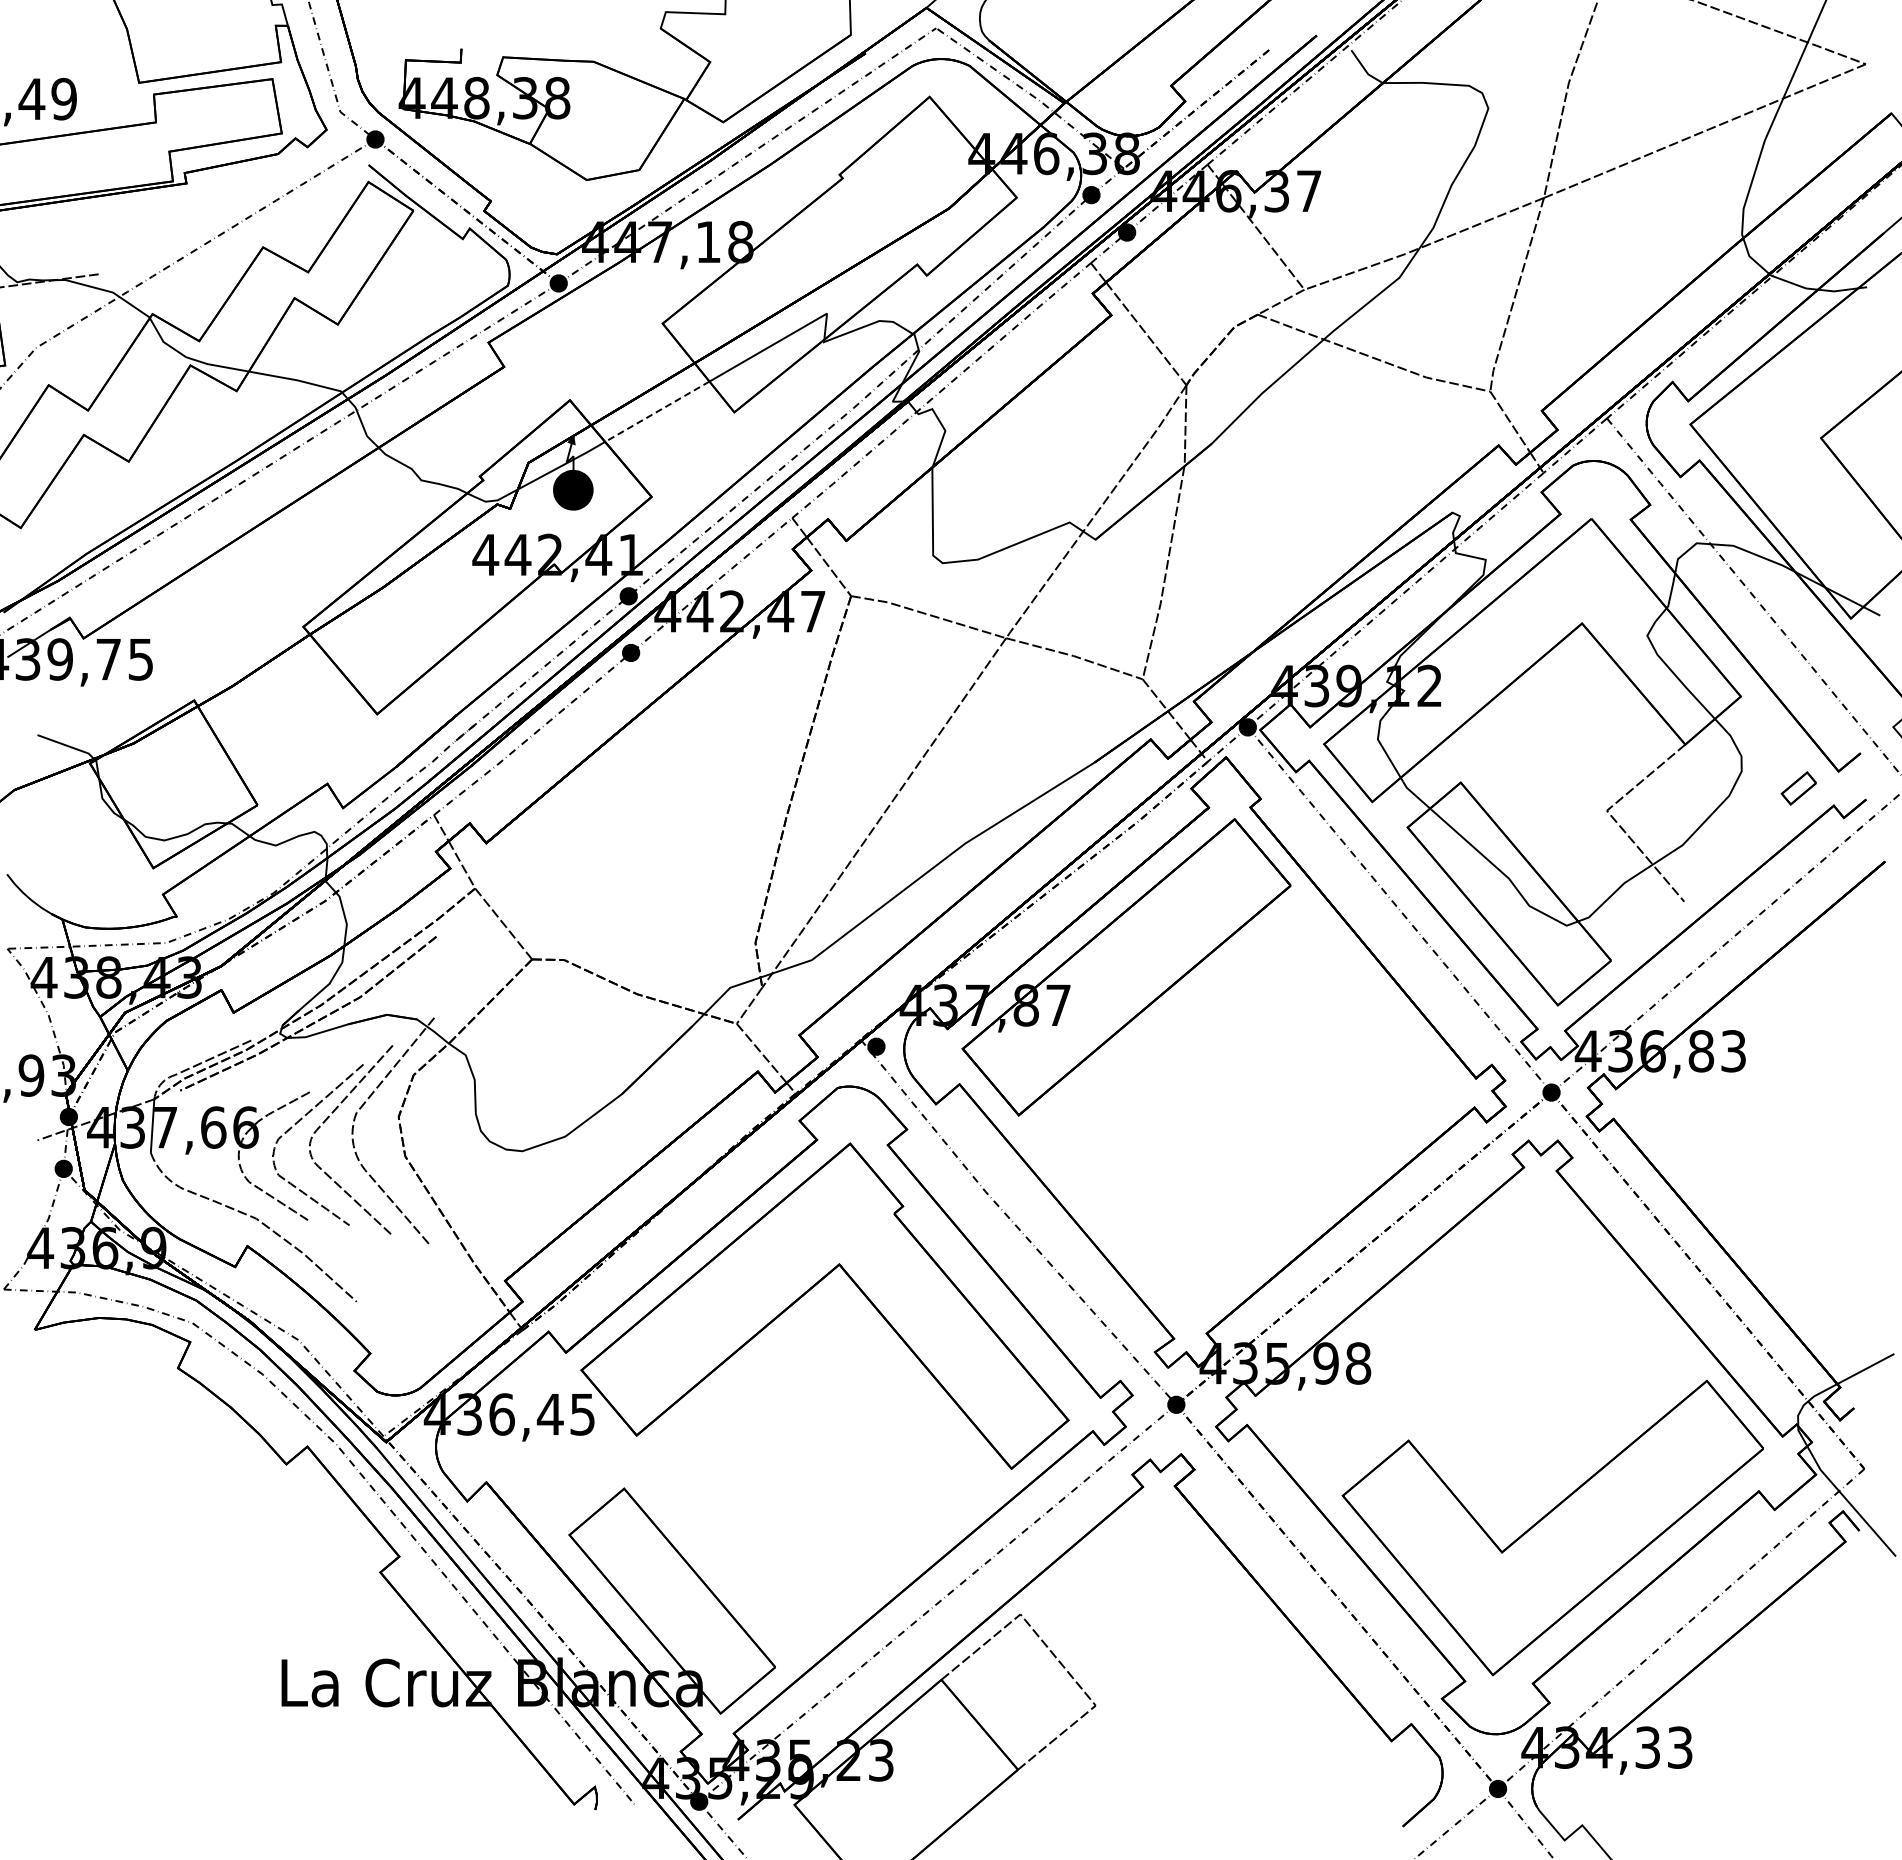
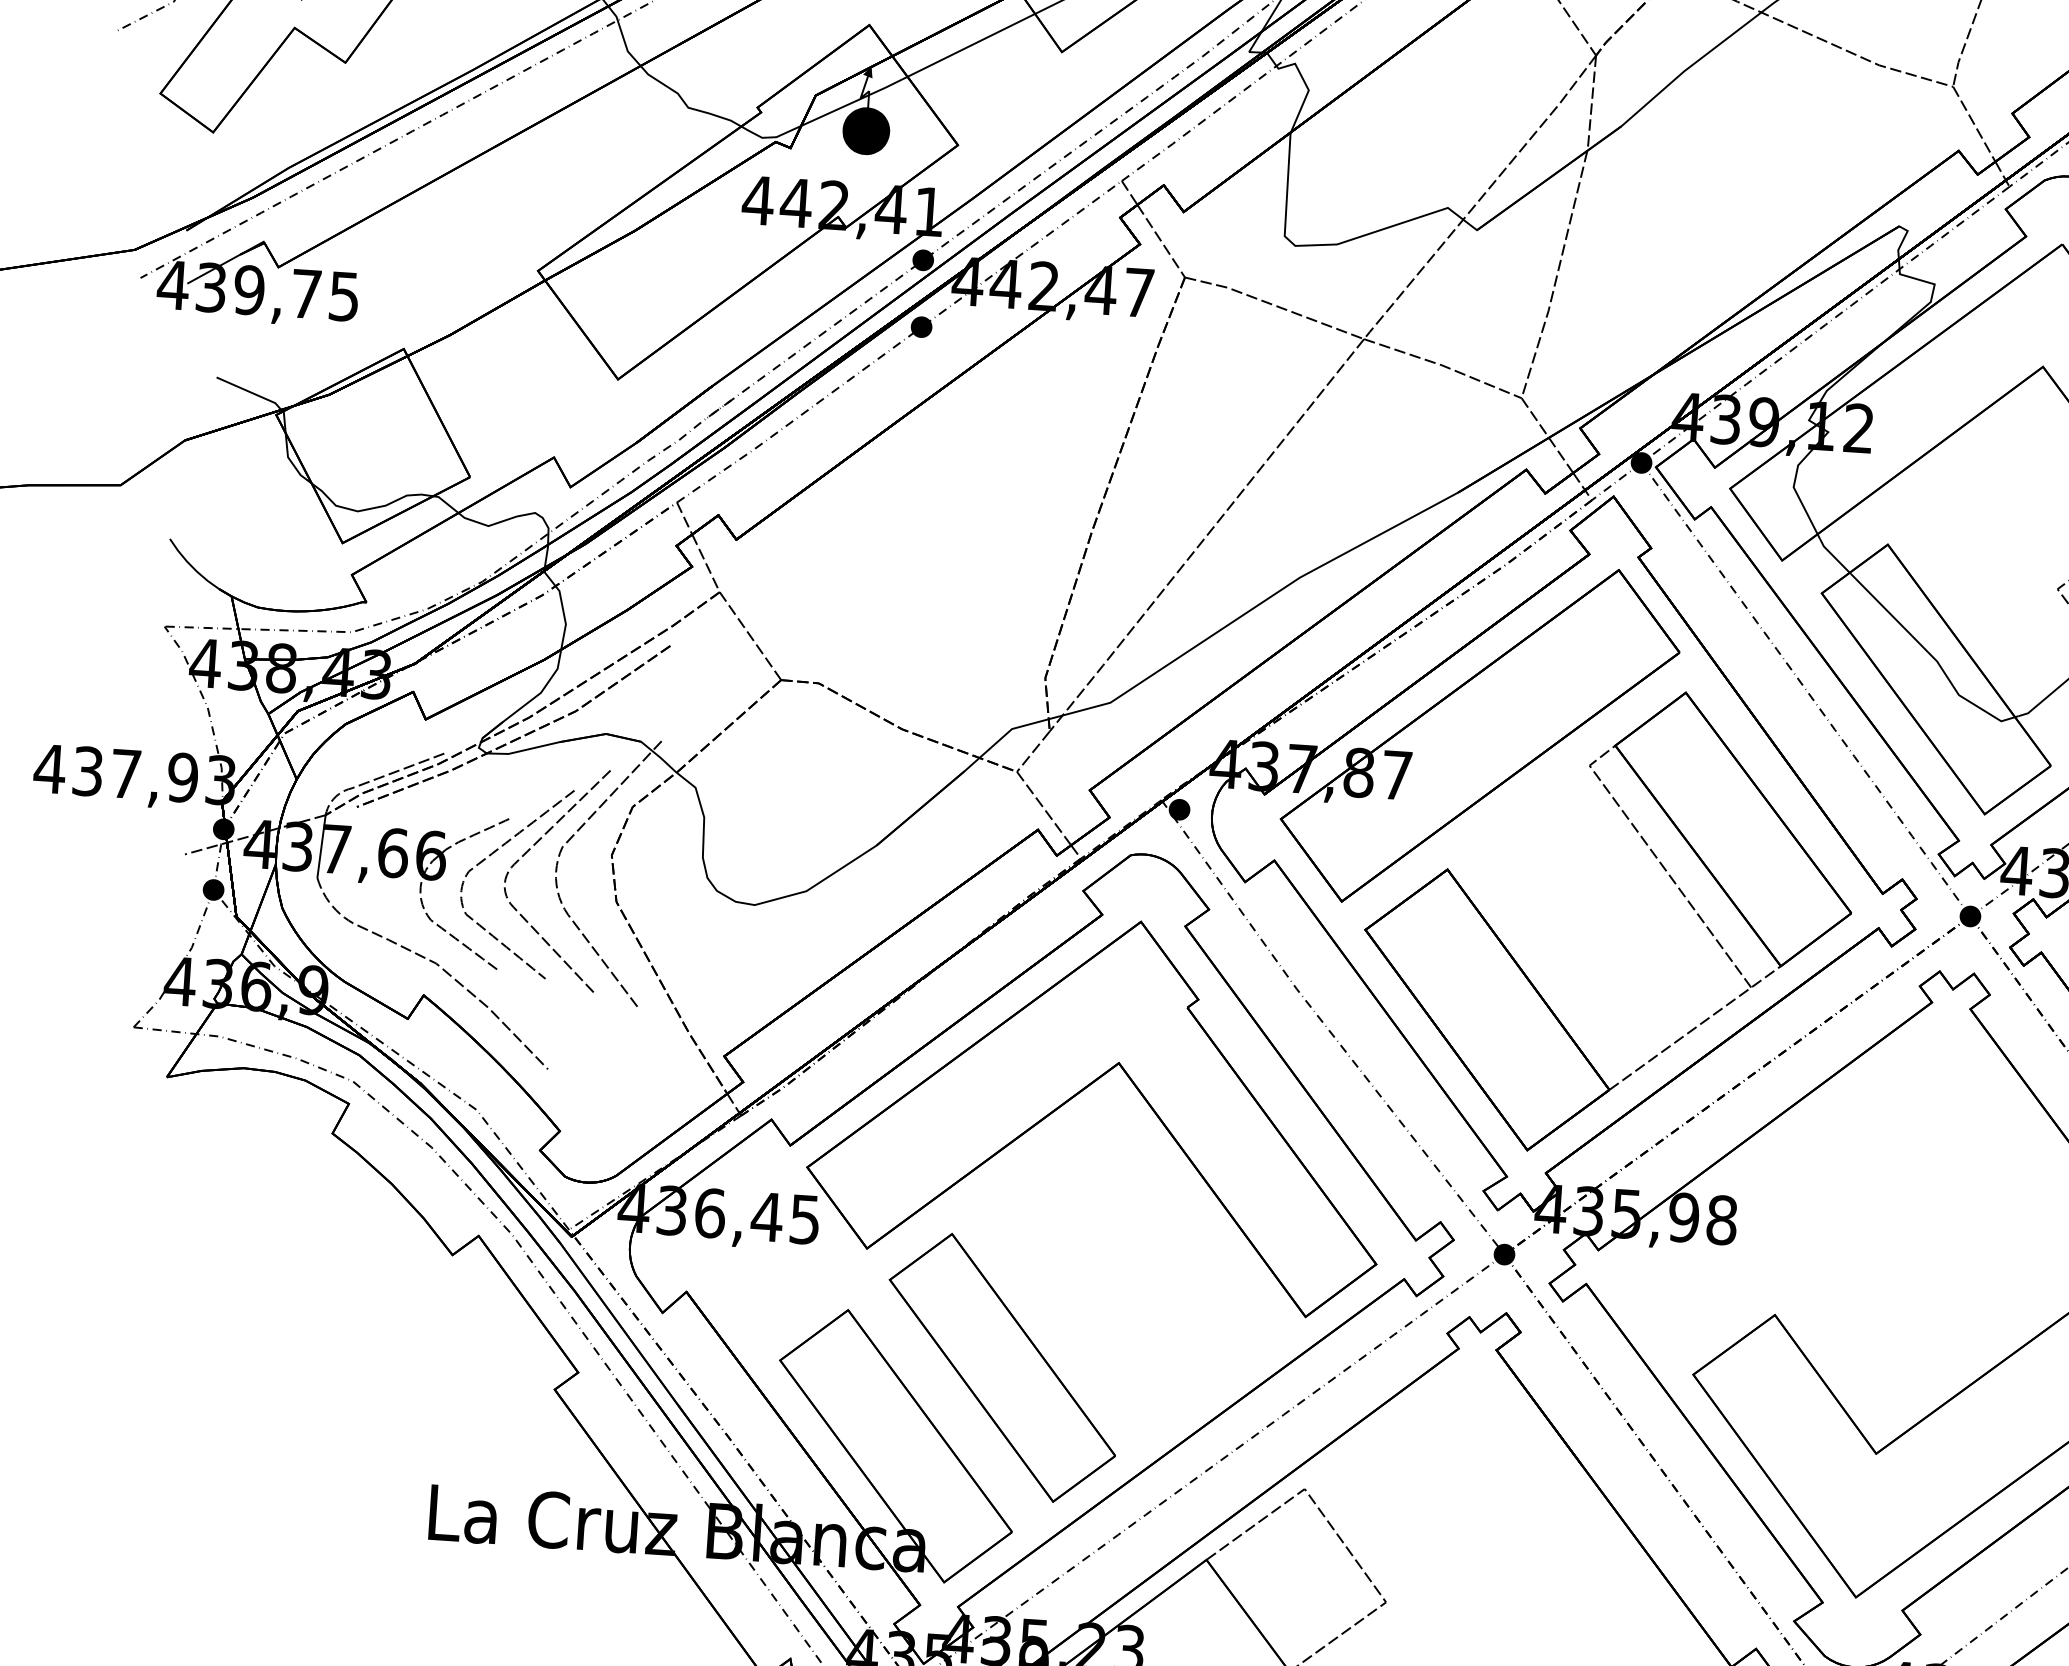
line: (656, 412) -> (970, 46), dashed -> solid
part: (1294, 1076) -> (1669, 877), added
part: (757, 1528) -> (1001, 1367), added

